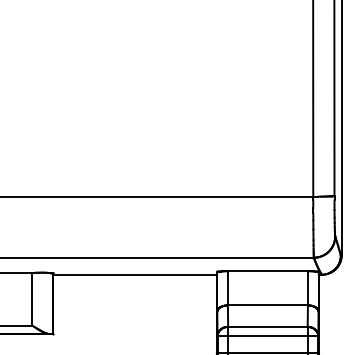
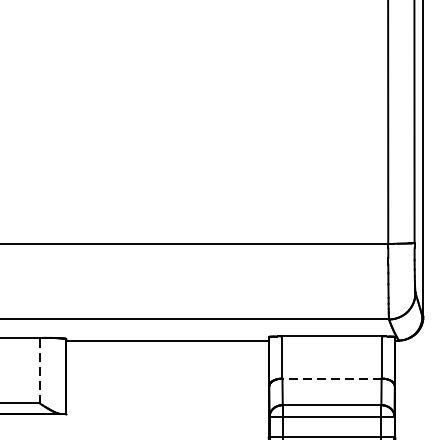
line: (32, 298) -> (40, 369), solid -> dashed
line: (267, 305) -> (331, 378), solid -> dashed

